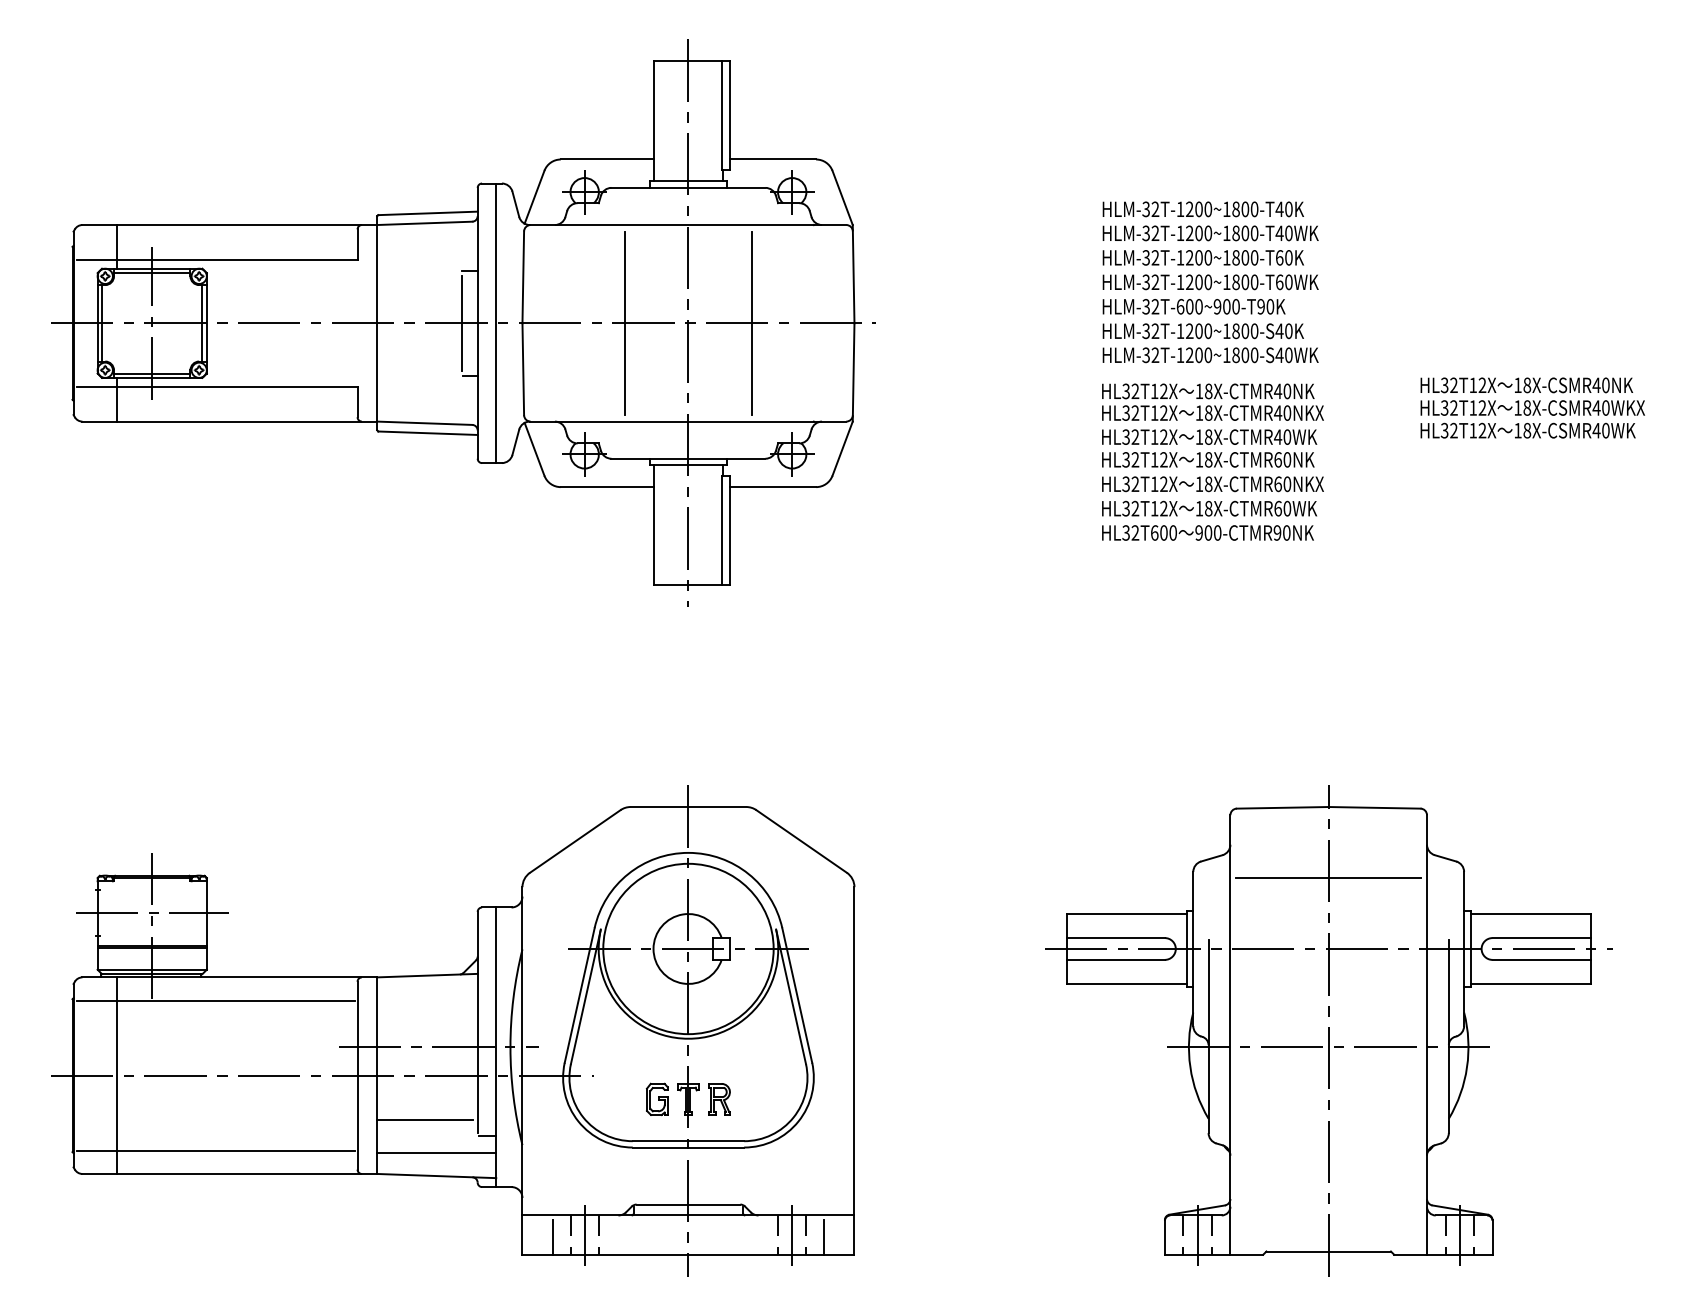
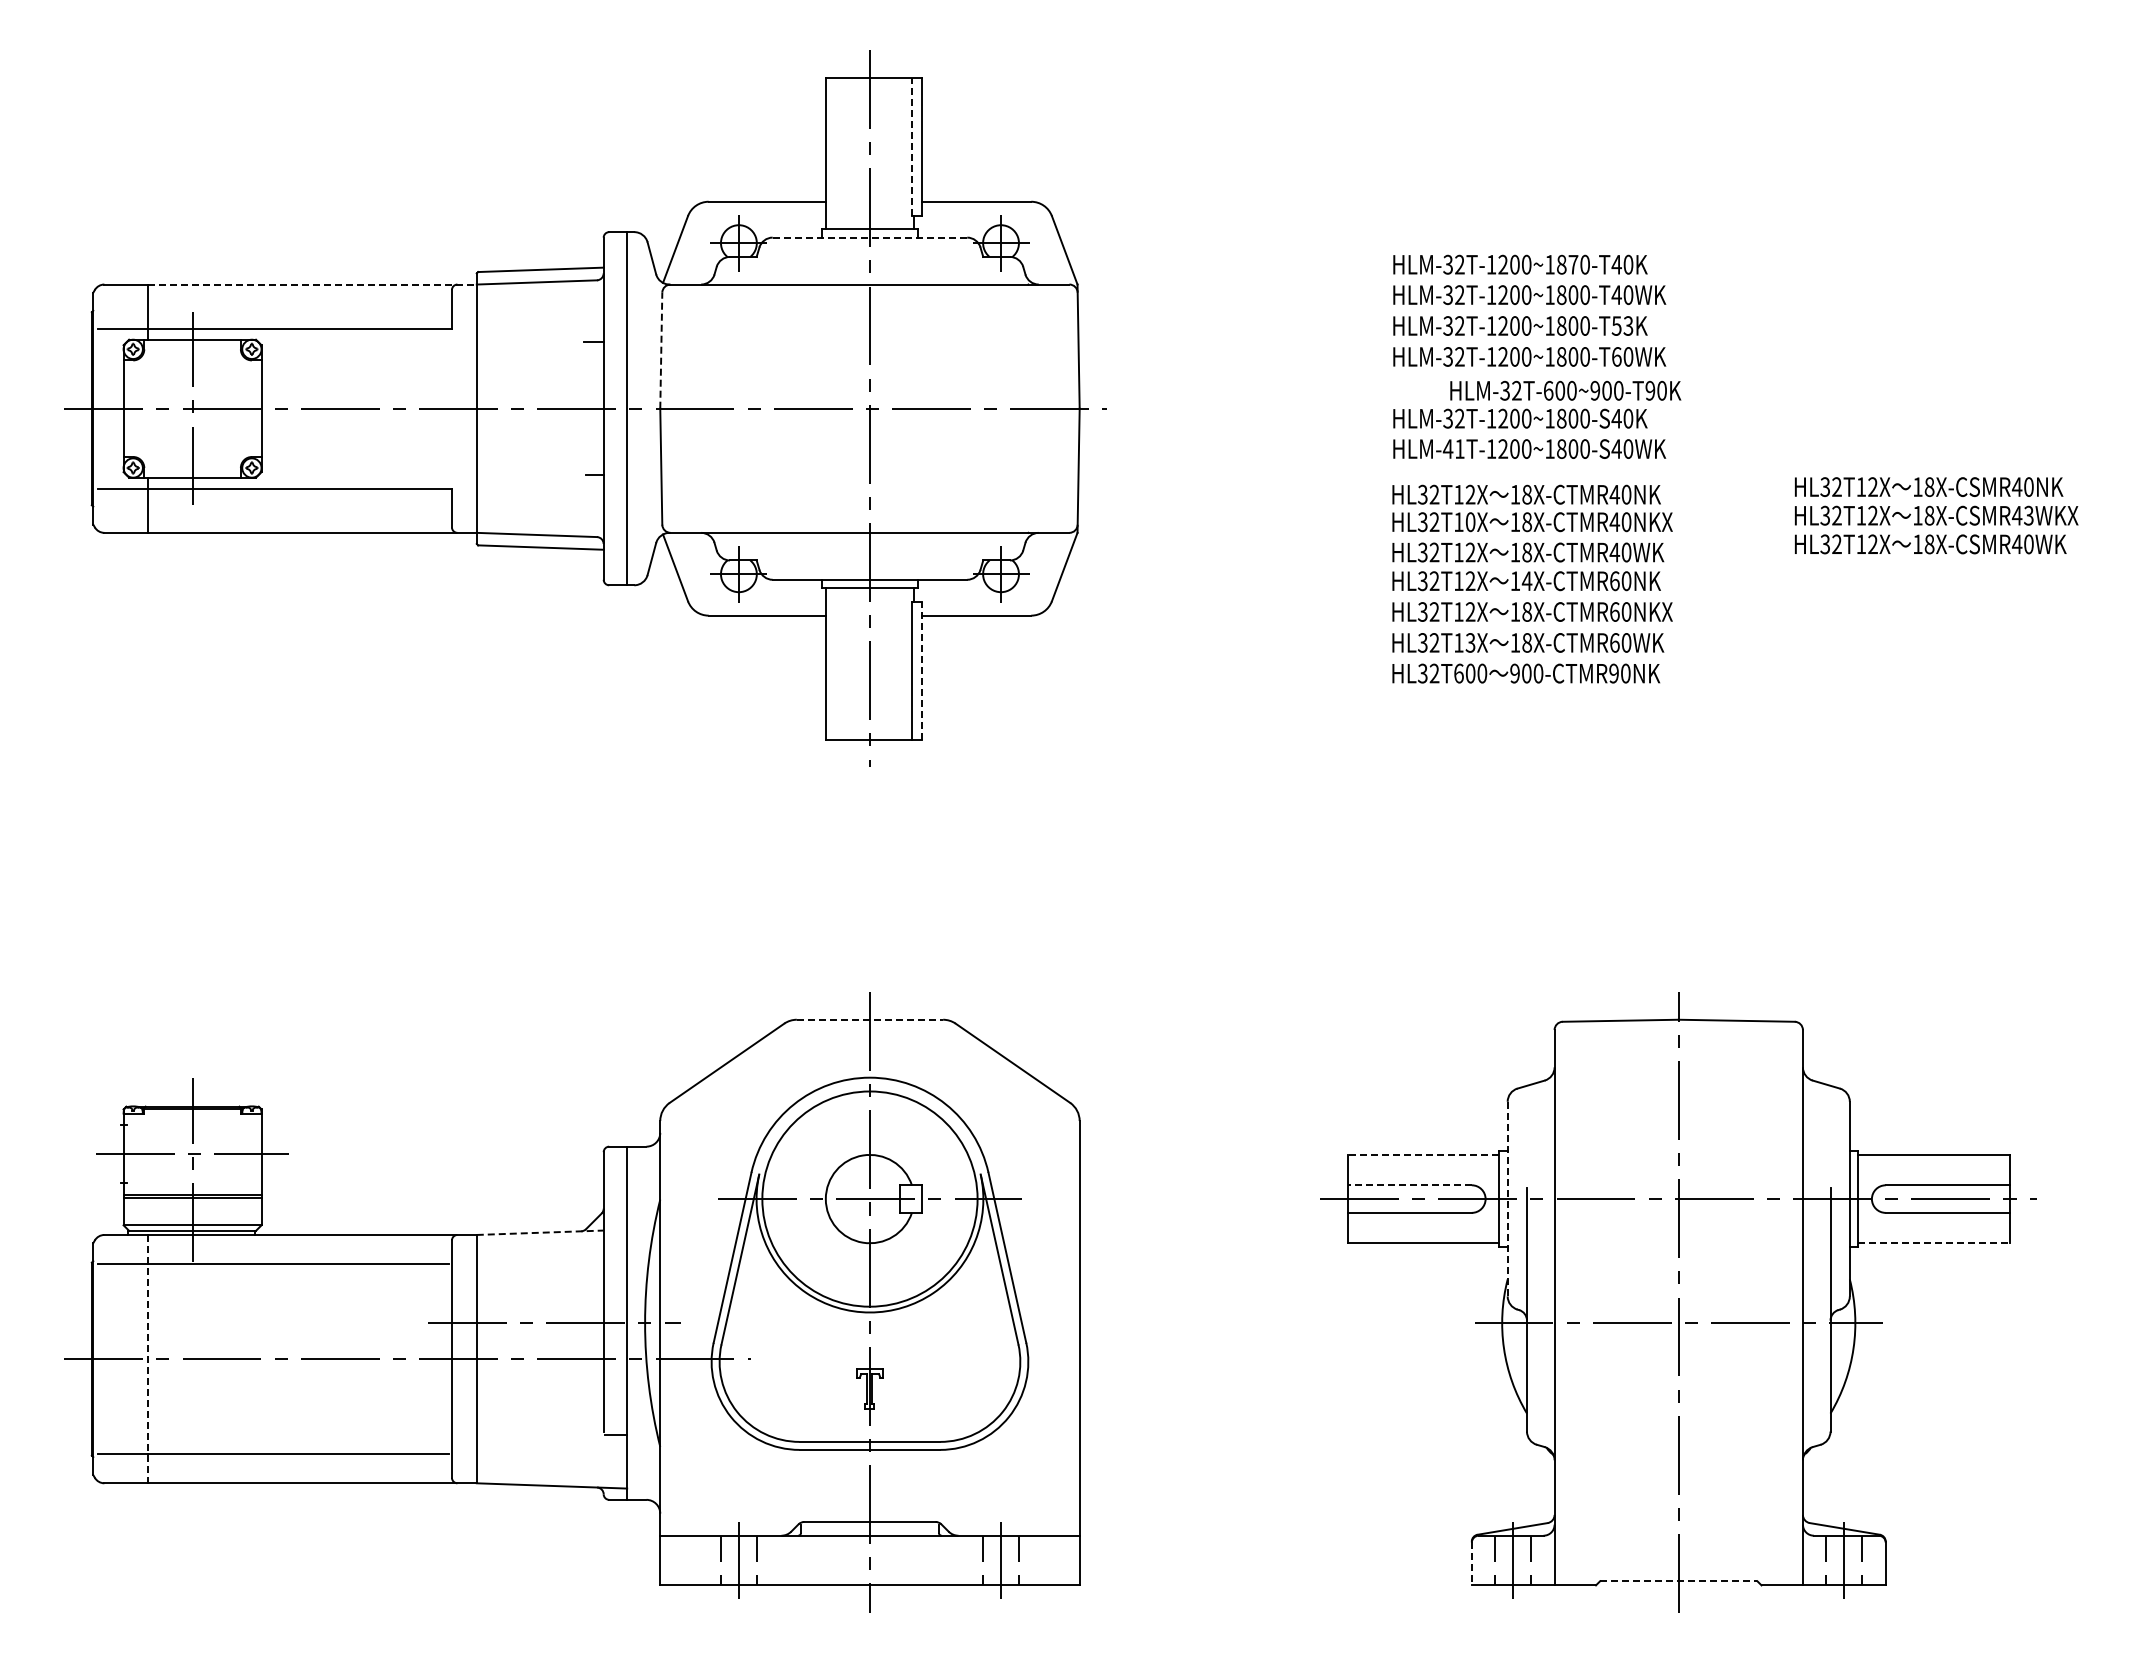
line: (721, 115) -> (911, 146), solid -> dashed
line: (688, 187) -> (869, 237), solid -> dashed
text: (1245, 209) -> (1573, 264), HLM-32T-1200~1800-T40K -> HLM-32T-1200~1870-T40K
line: (247, 224) -> (313, 284), solid -> dashed
text: (1284, 257) -> (1622, 325), HLM-32T-1200~1800-T60K -> HLM-32T-1200~1800-T53K
line: (152, 273) -> (192, 345), removed
line: (523, 277) -> (661, 350), solid -> dashed
text: (1193, 306) -> (1565, 390), moved
line: (102, 323) -> (129, 408), removed
line: (202, 323) -> (256, 408), removed
line: (462, 323) -> (584, 408), removed
line: (624, 323) -> (789, 408), removed
line: (751, 323) -> (949, 408), removed
text: (1150, 354) -> (1453, 448), HLM-32T-1200~1800-S40WK -> HLM-41T-1200~1800-S40WK
line: (152, 373) -> (192, 472), removed
text: (1605, 407) -> (2028, 515), 18X-CSMR40WKX -> 18X-CSMR43WKX
text: (1163, 413) -> (1470, 522), HL32T12X -> HL32T10X
text: (1208, 460) -> (1526, 581), 18X-CTMR60NK -> 14X-CTMR60NK
text: (1163, 508) -> (1470, 642), HL32T12X -> HL32T13X
line: (730, 530) -> (922, 670), solid -> dashed
line: (688, 806) -> (870, 1019), solid -> dashed
line: (1328, 878) -> (1678, 1109), removed
line: (1126, 913) -> (1423, 1154), solid -> dashed
line: (1115, 938) -> (1409, 1185), solid -> dashed
line: (1193, 948) -> (1507, 1198), solid -> dashed
line: (427, 975) -> (540, 1232), solid -> dashed
line: (1531, 984) -> (1934, 1243), solid -> dashed
line: (117, 1075) -> (148, 1359), solid -> dashed
part: (657, 1098) -> (830, 1388), removed
part: (719, 1098) -> (909, 1388), removed
line: (425, 1120) -> (537, 1415), removed
line: (436, 1153) -> (551, 1457), removed
line: (552, 1237) -> (698, 1563), removed
line: (824, 1237) -> (1041, 1563), removed
line: (1164, 1237) -> (1471, 1563), solid -> dashed
line: (1328, 1251) -> (1678, 1581), solid -> dashed

